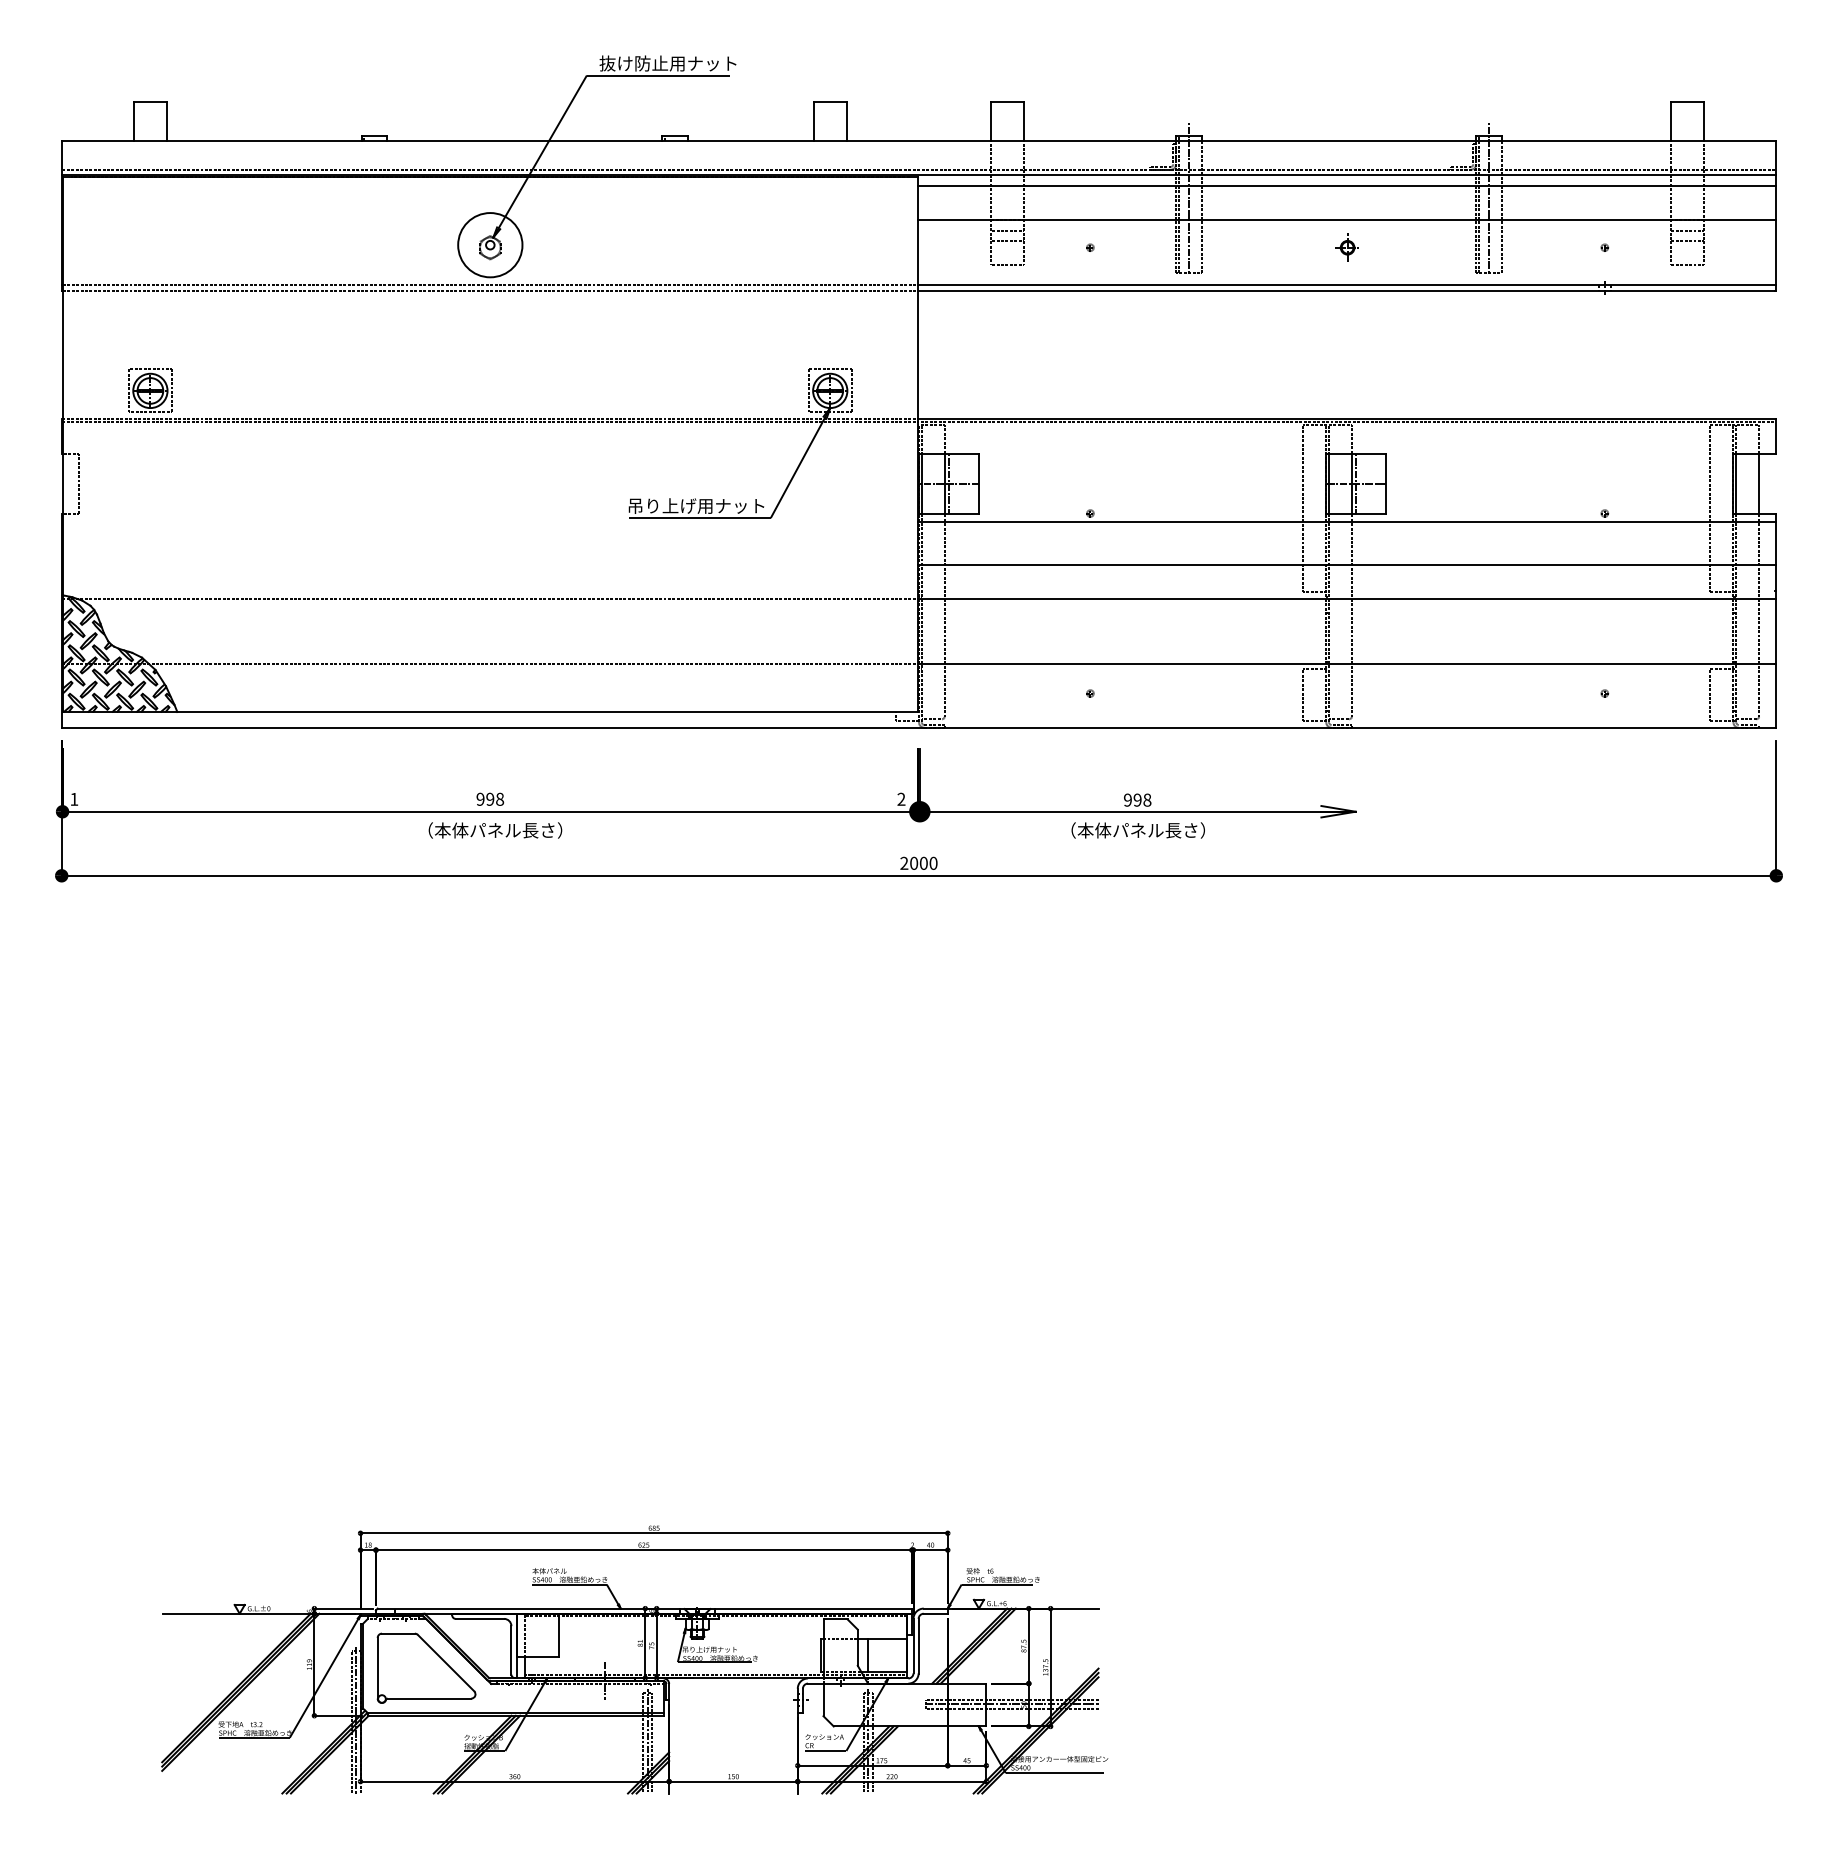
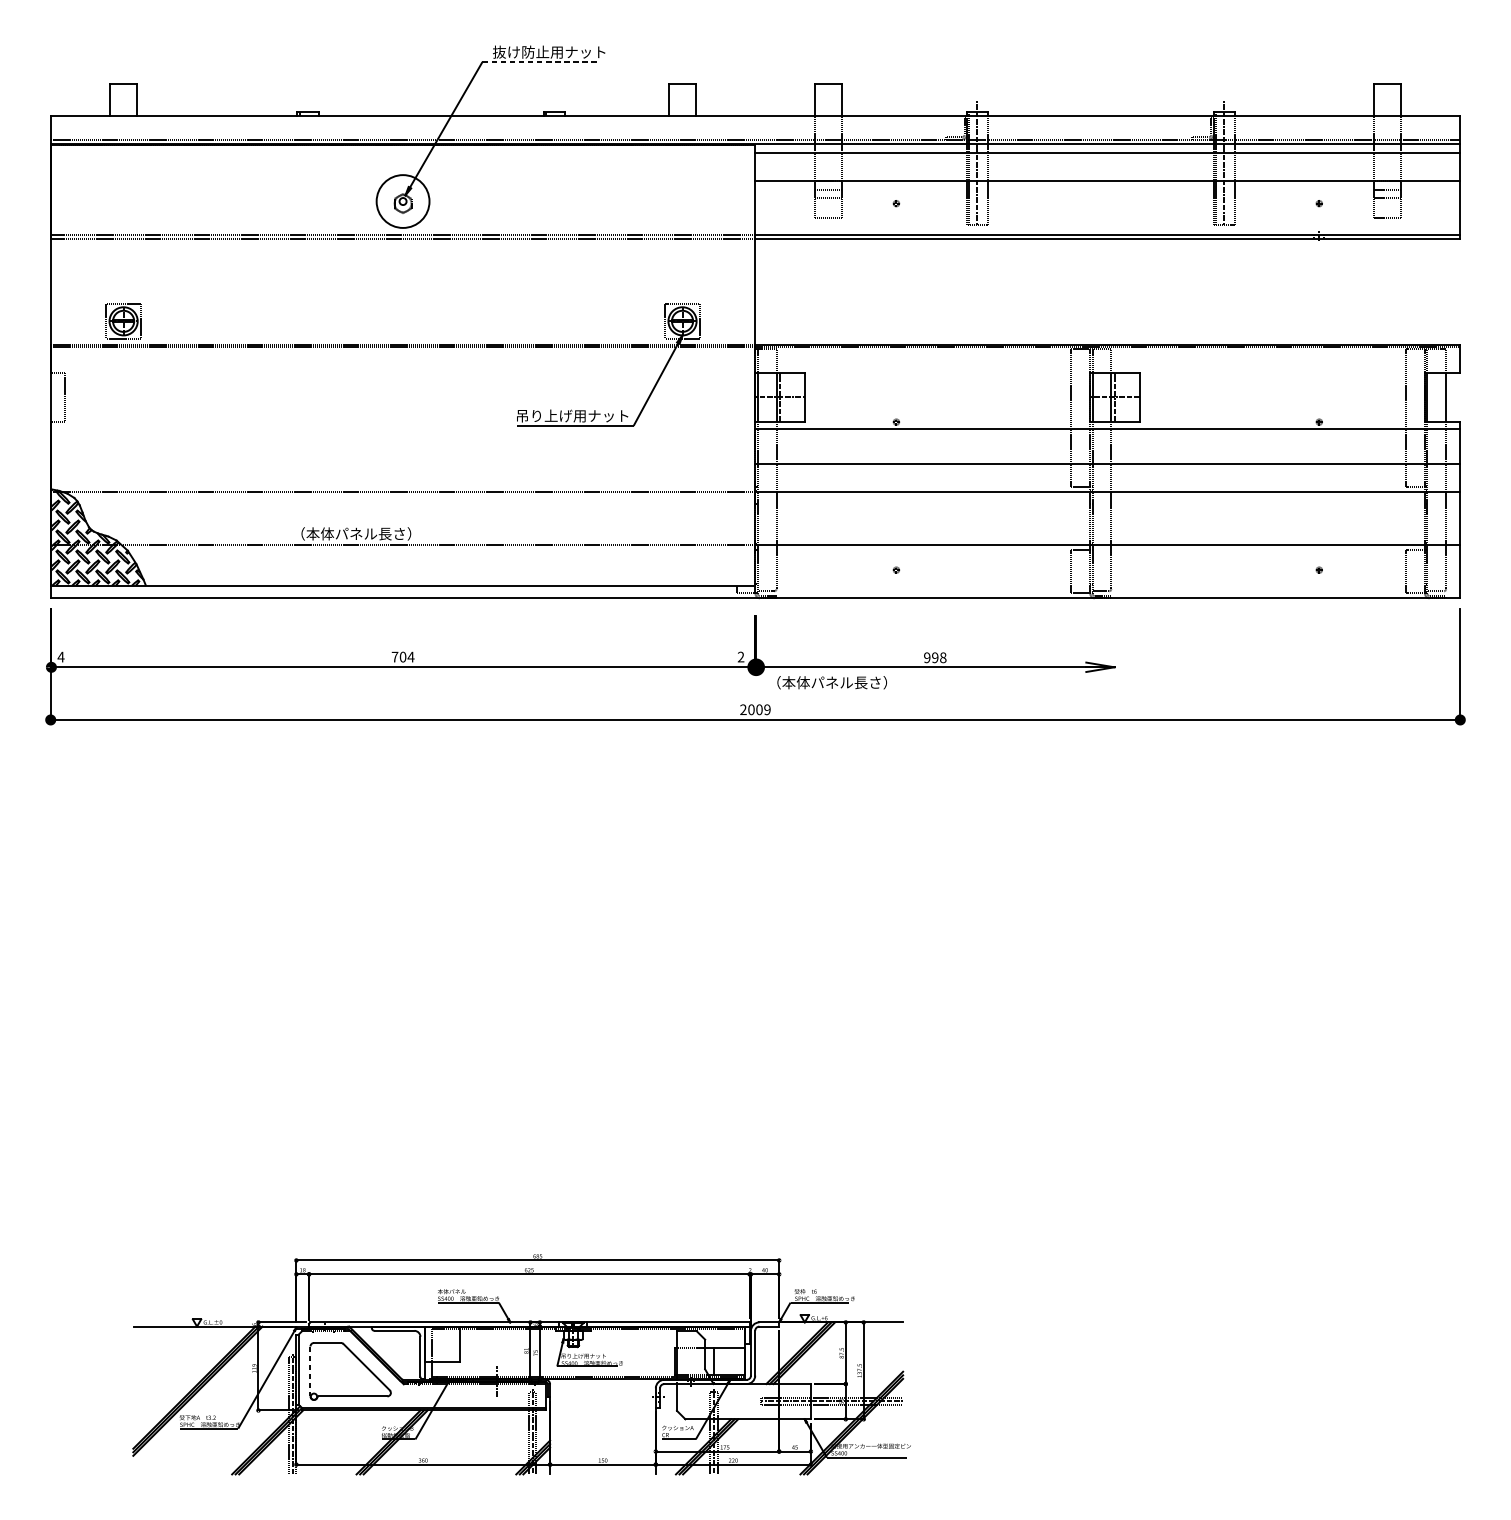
line: (658, 75) -> (541, 62), solid -> dashed
part: (1346, 247) -> (1106, 203), removed
text: (490, 798) -> (403, 656), 998 -> 704
text: (74, 799) -> (61, 657), 1 -> 4
text: (495, 830) -> (356, 533), moved
text: (1137, 830) -> (831, 682), moved
text: (933, 863) -> (767, 709), 2000 -> 2009
line: (377, 1668) -> (310, 1371), solid -> dashed

